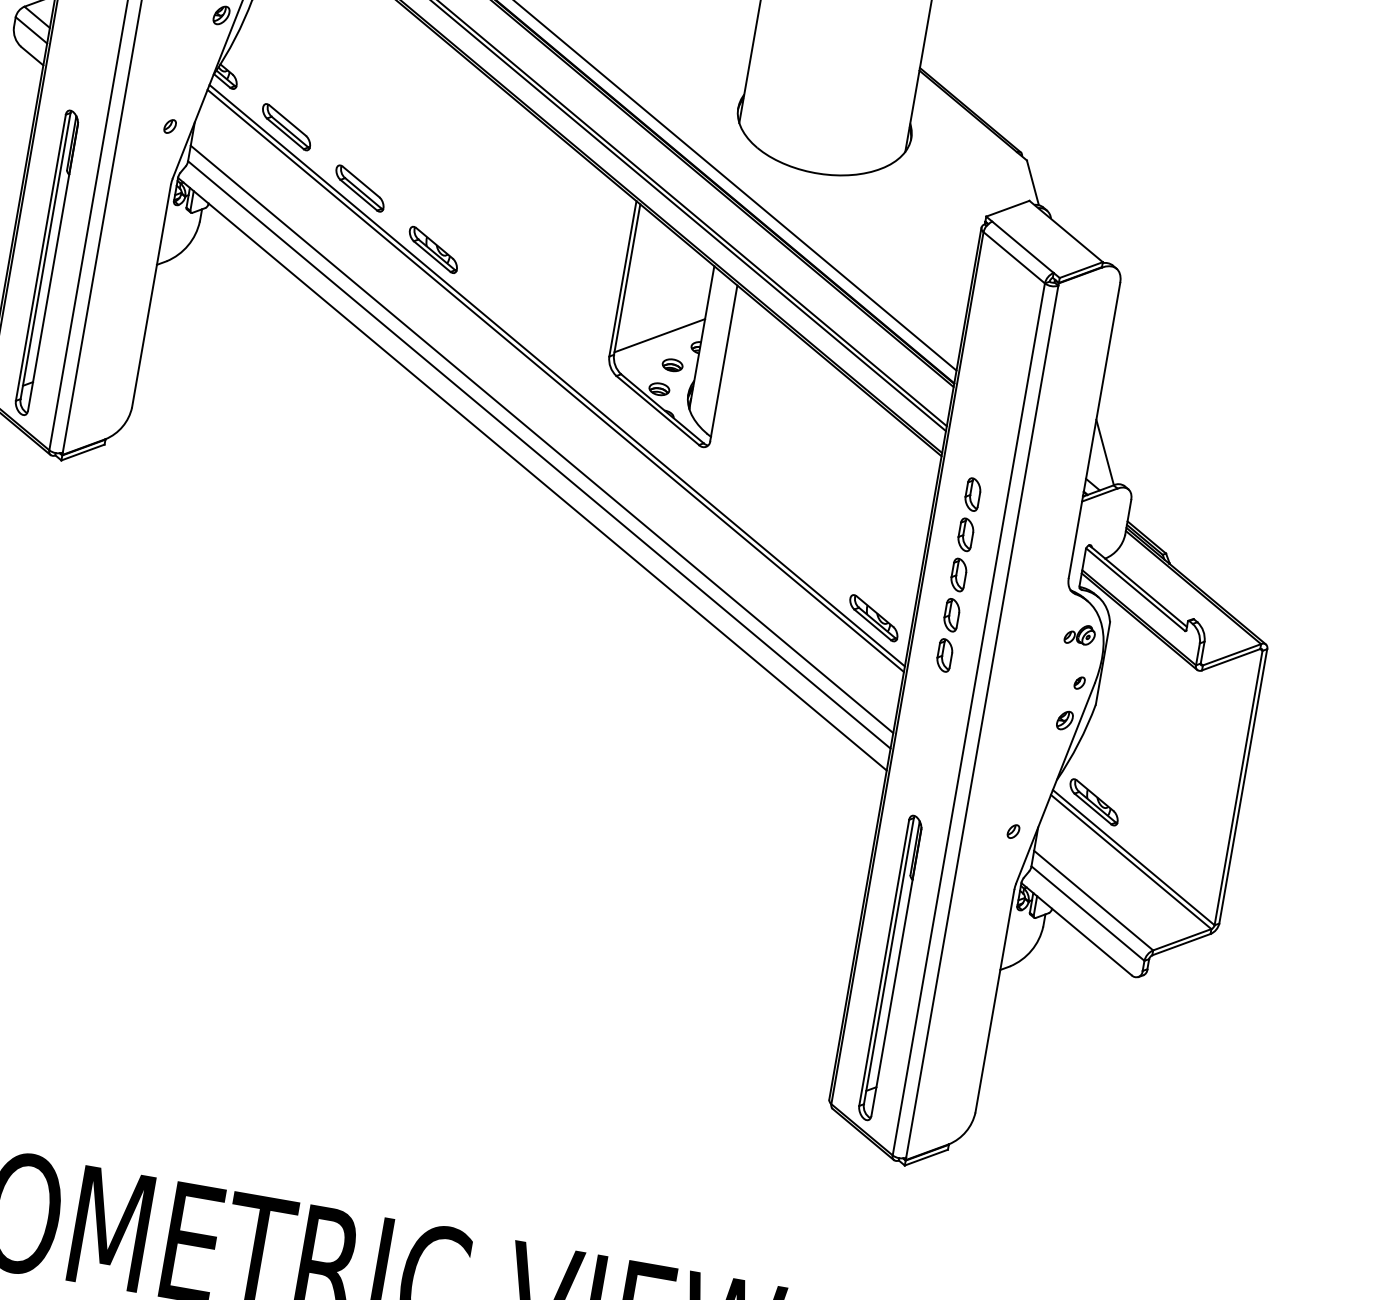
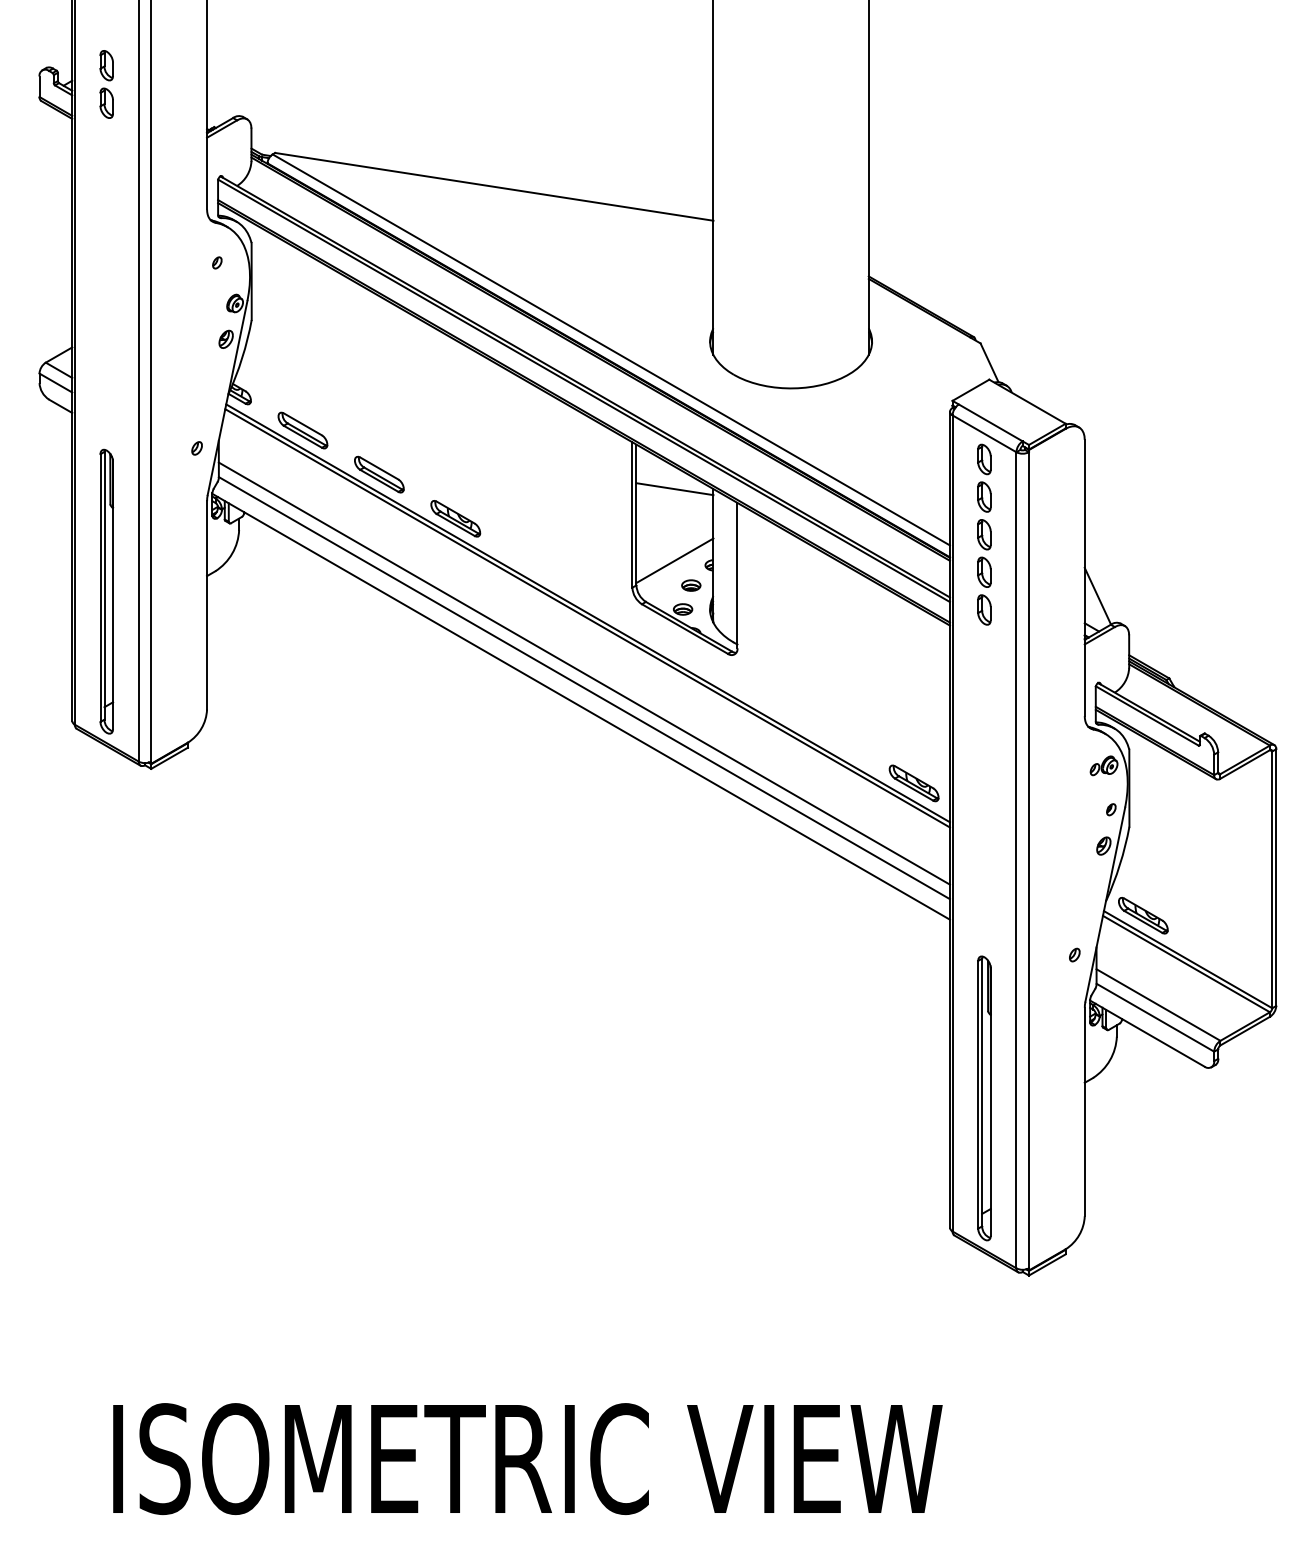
line: (672, 259) -> (674, 489), added
part: (958, 574) -> (984, 534), moved

